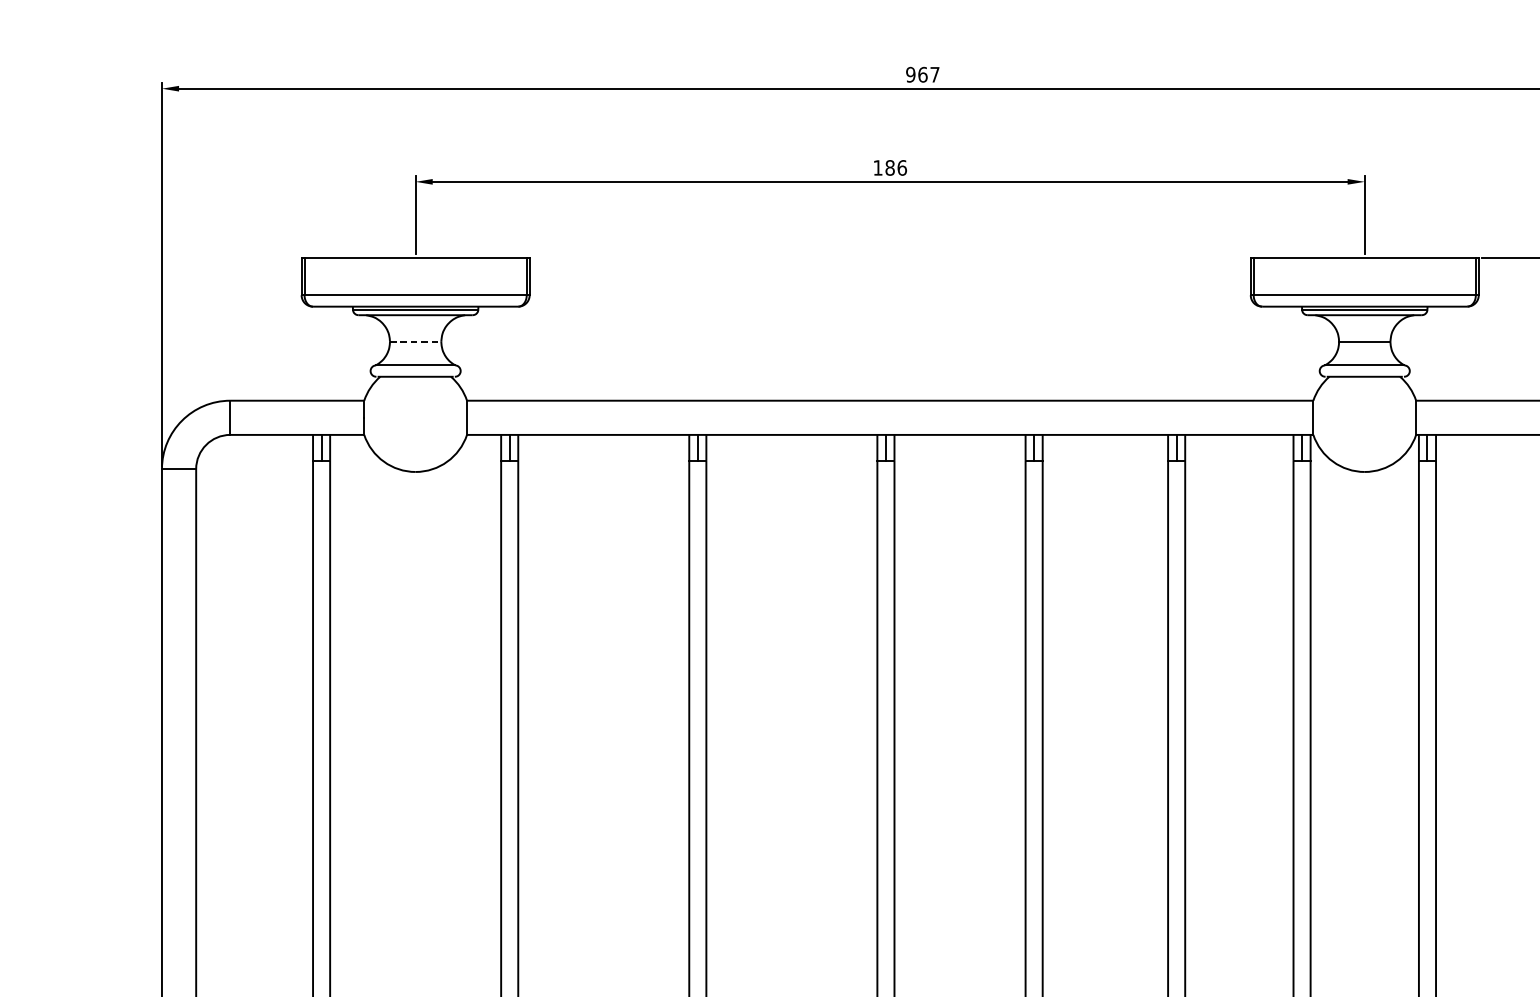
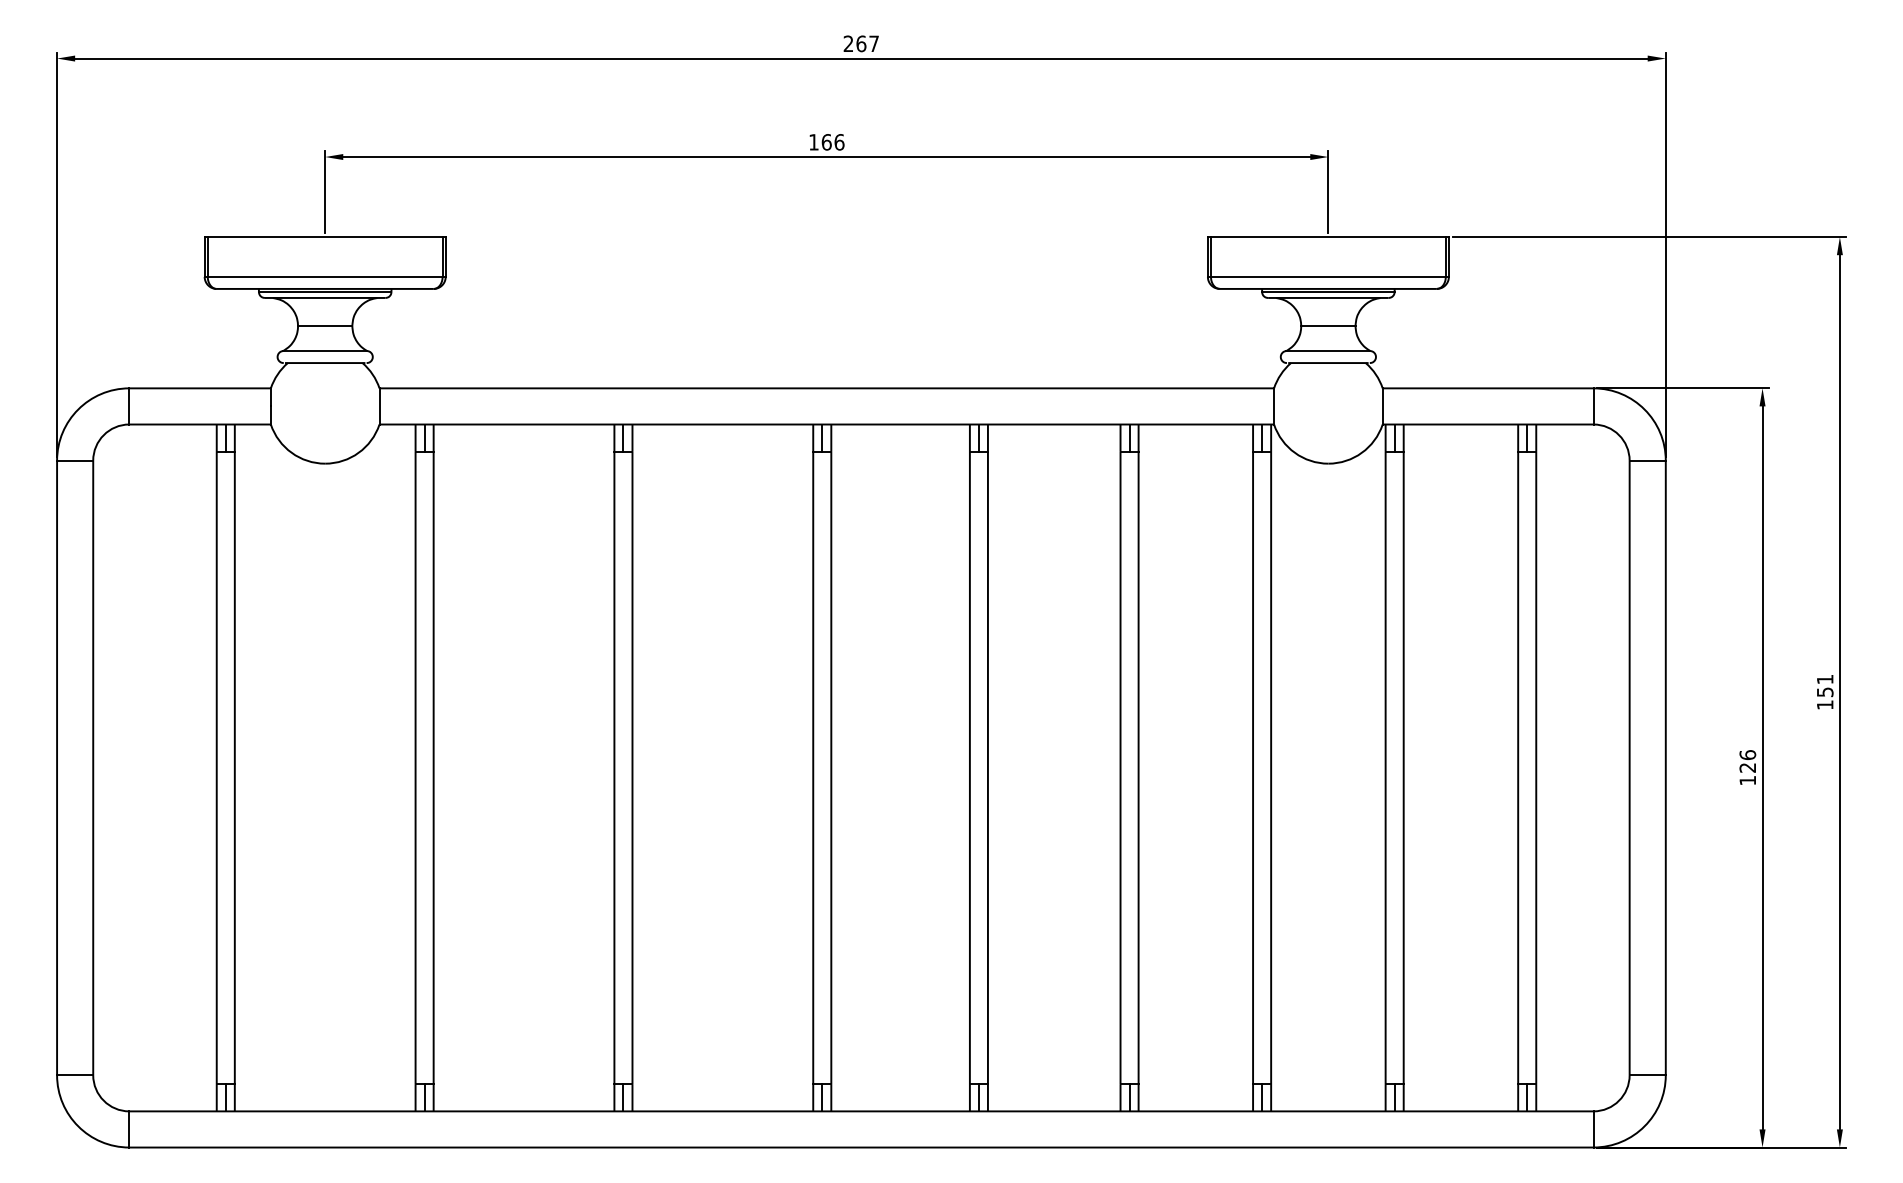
text: (910, 74) -> (848, 43), 967 -> 267
text: (889, 168) -> (826, 142), 186 -> 166
line: (415, 342) -> (325, 326), dashed -> solid

